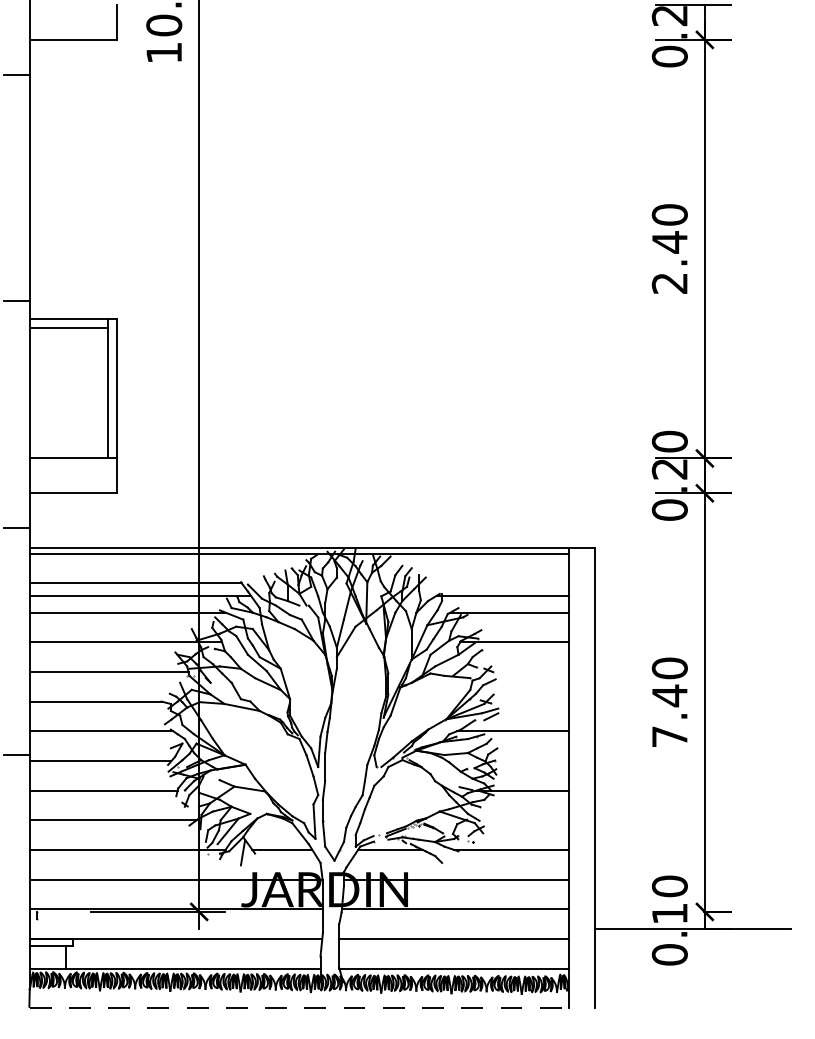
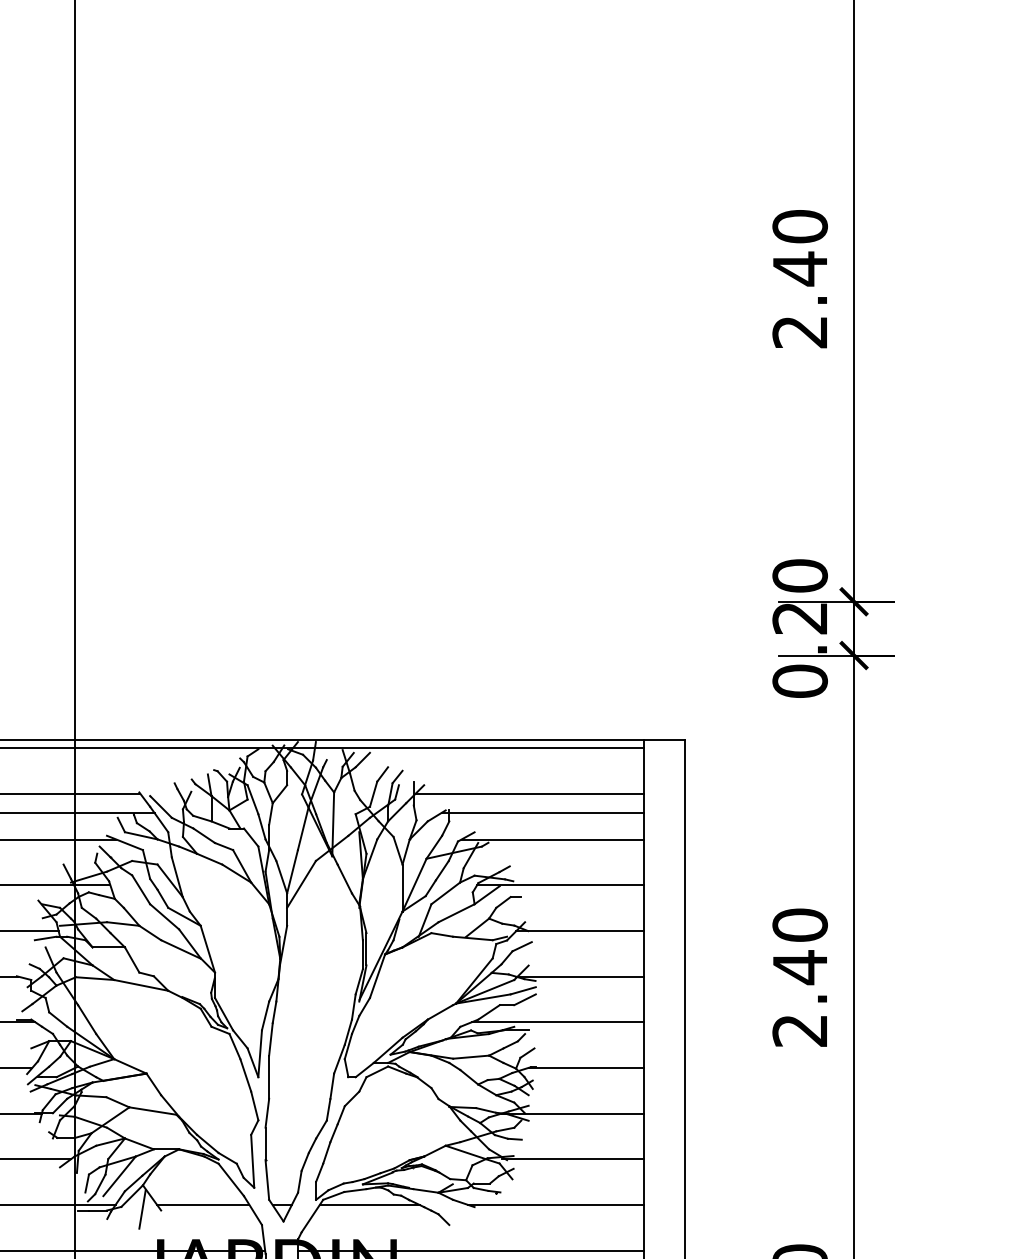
line: (494, 583) -> (529, 794), added
line: (526, 672) -> (579, 931), added
line: (526, 701) -> (579, 976), added
text: (669, 736) -> (799, 1030), 7.40 -> 2.40
line: (530, 761) -> (585, 1068), added
line: (522, 820) -> (573, 1159), added

